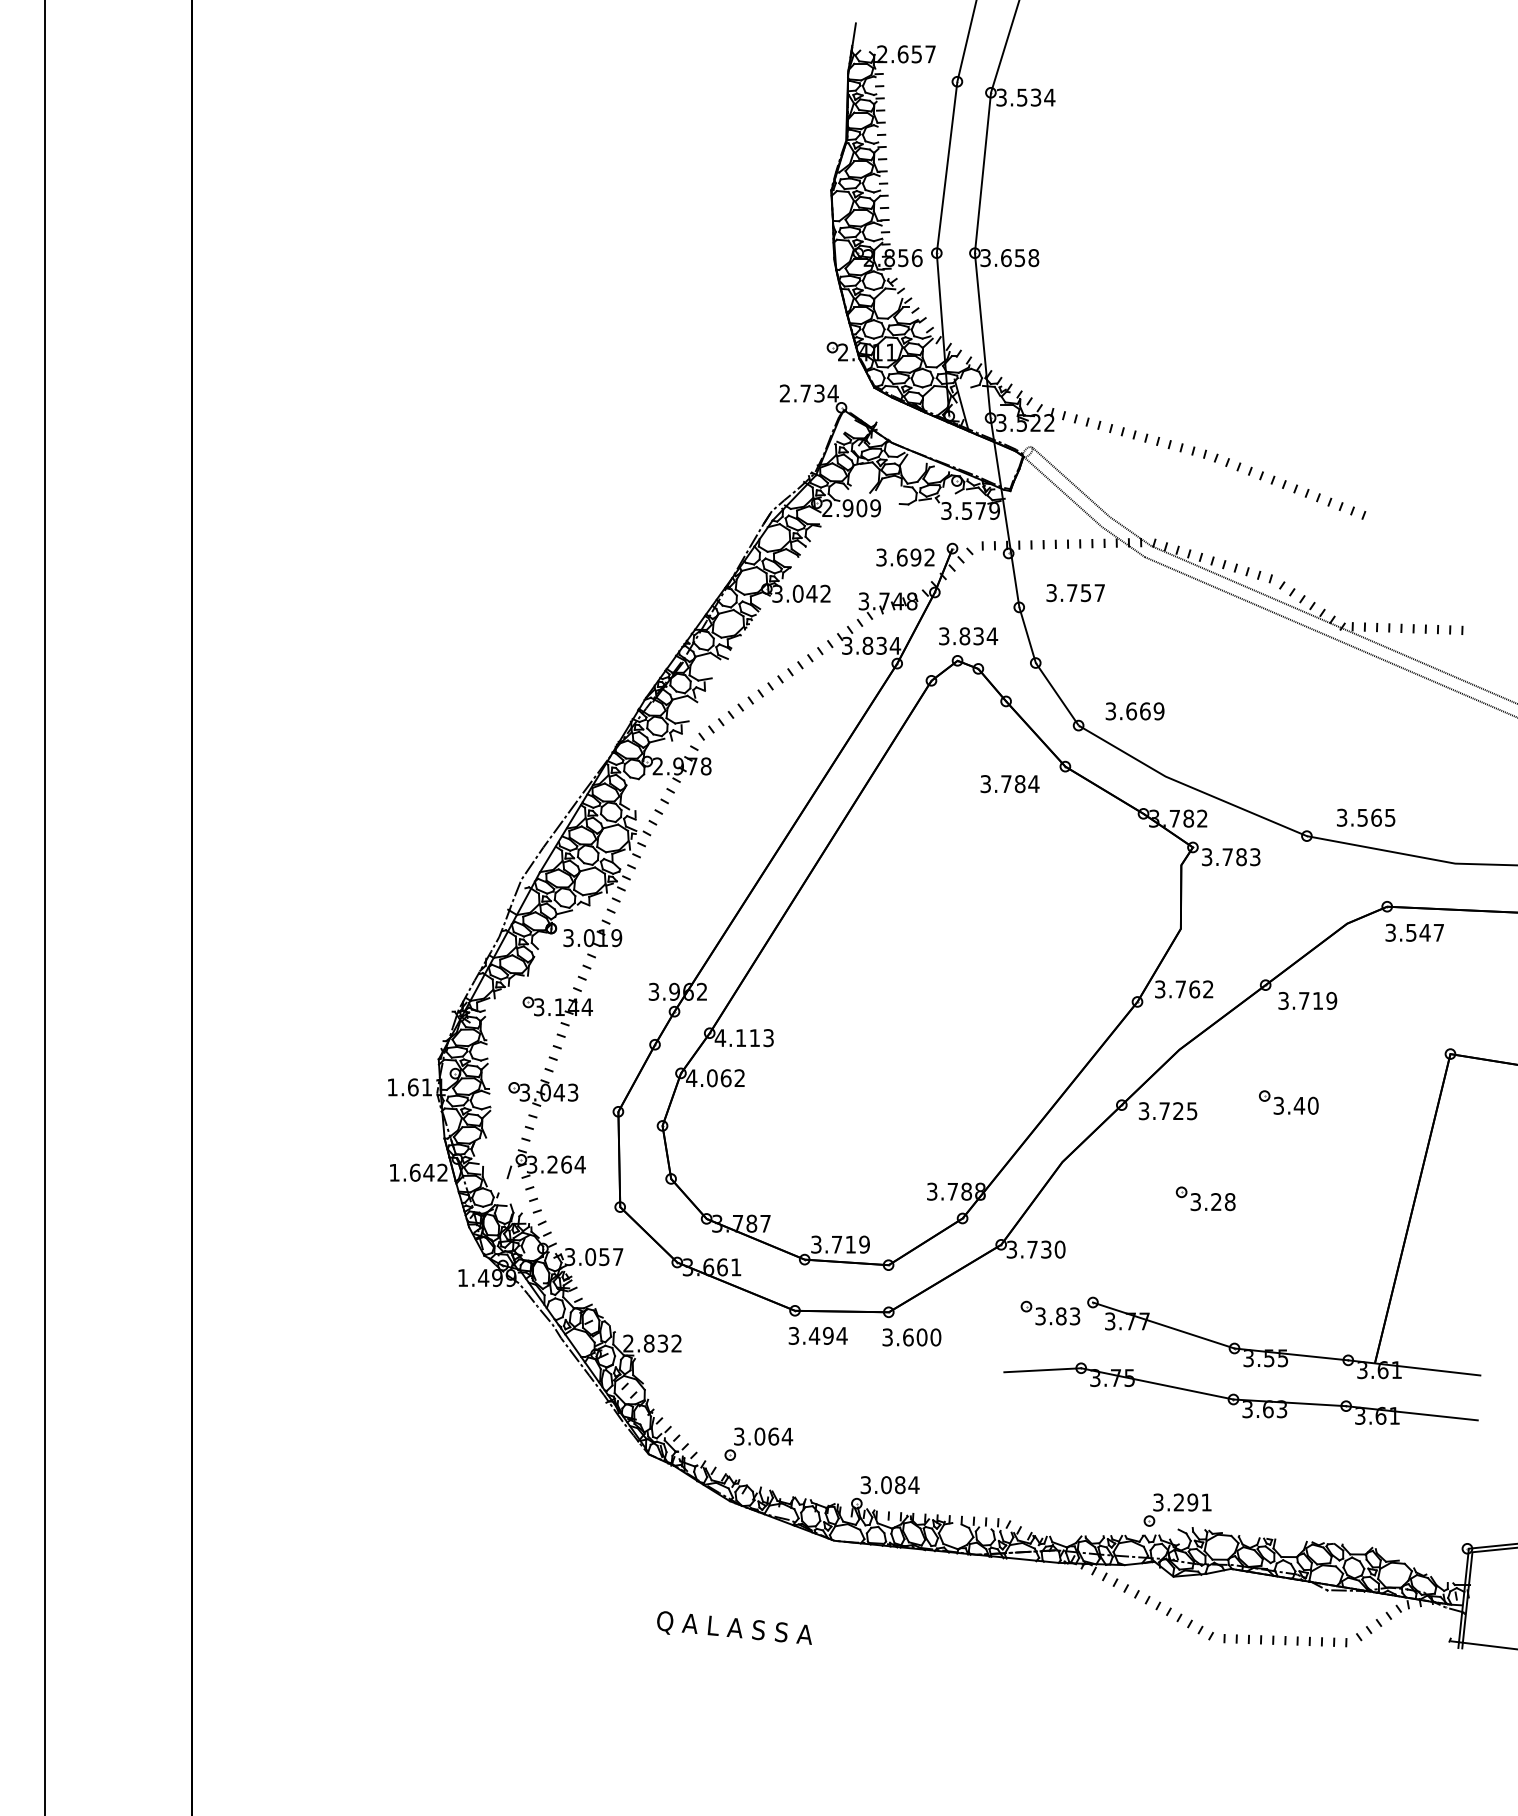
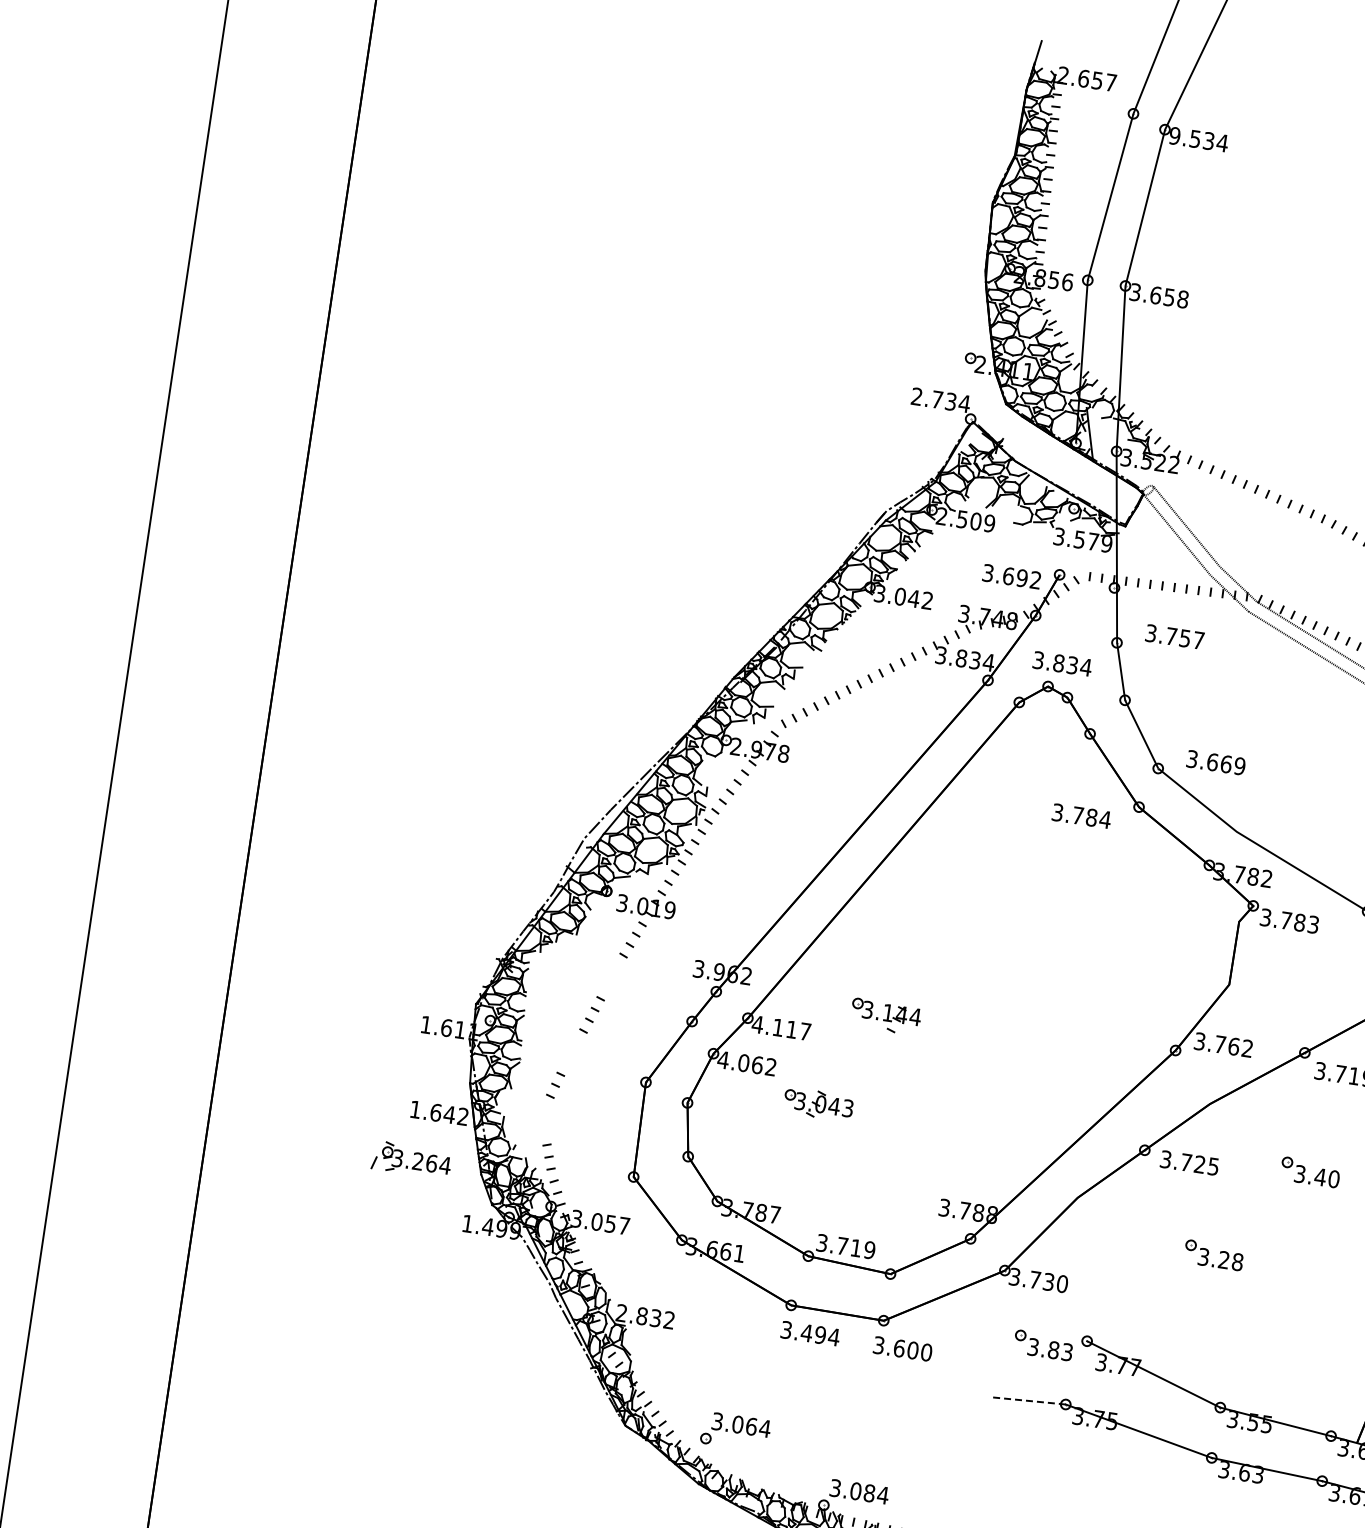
text: (1001, 97) -> (1174, 135), 3.534 -> 9.534
text: (847, 507) -> (961, 518), 2.909 -> 2.509
part: (557, 1011) -> (885, 1016), moved
text: (768, 1038) -> (805, 1032), 4.113 -> 4.117
part: (543, 1092) -> (818, 1103), moved
part: (547, 1158) -> (413, 1154), moved
line: (1042, 1370) -> (1027, 1400), solid -> dashed

